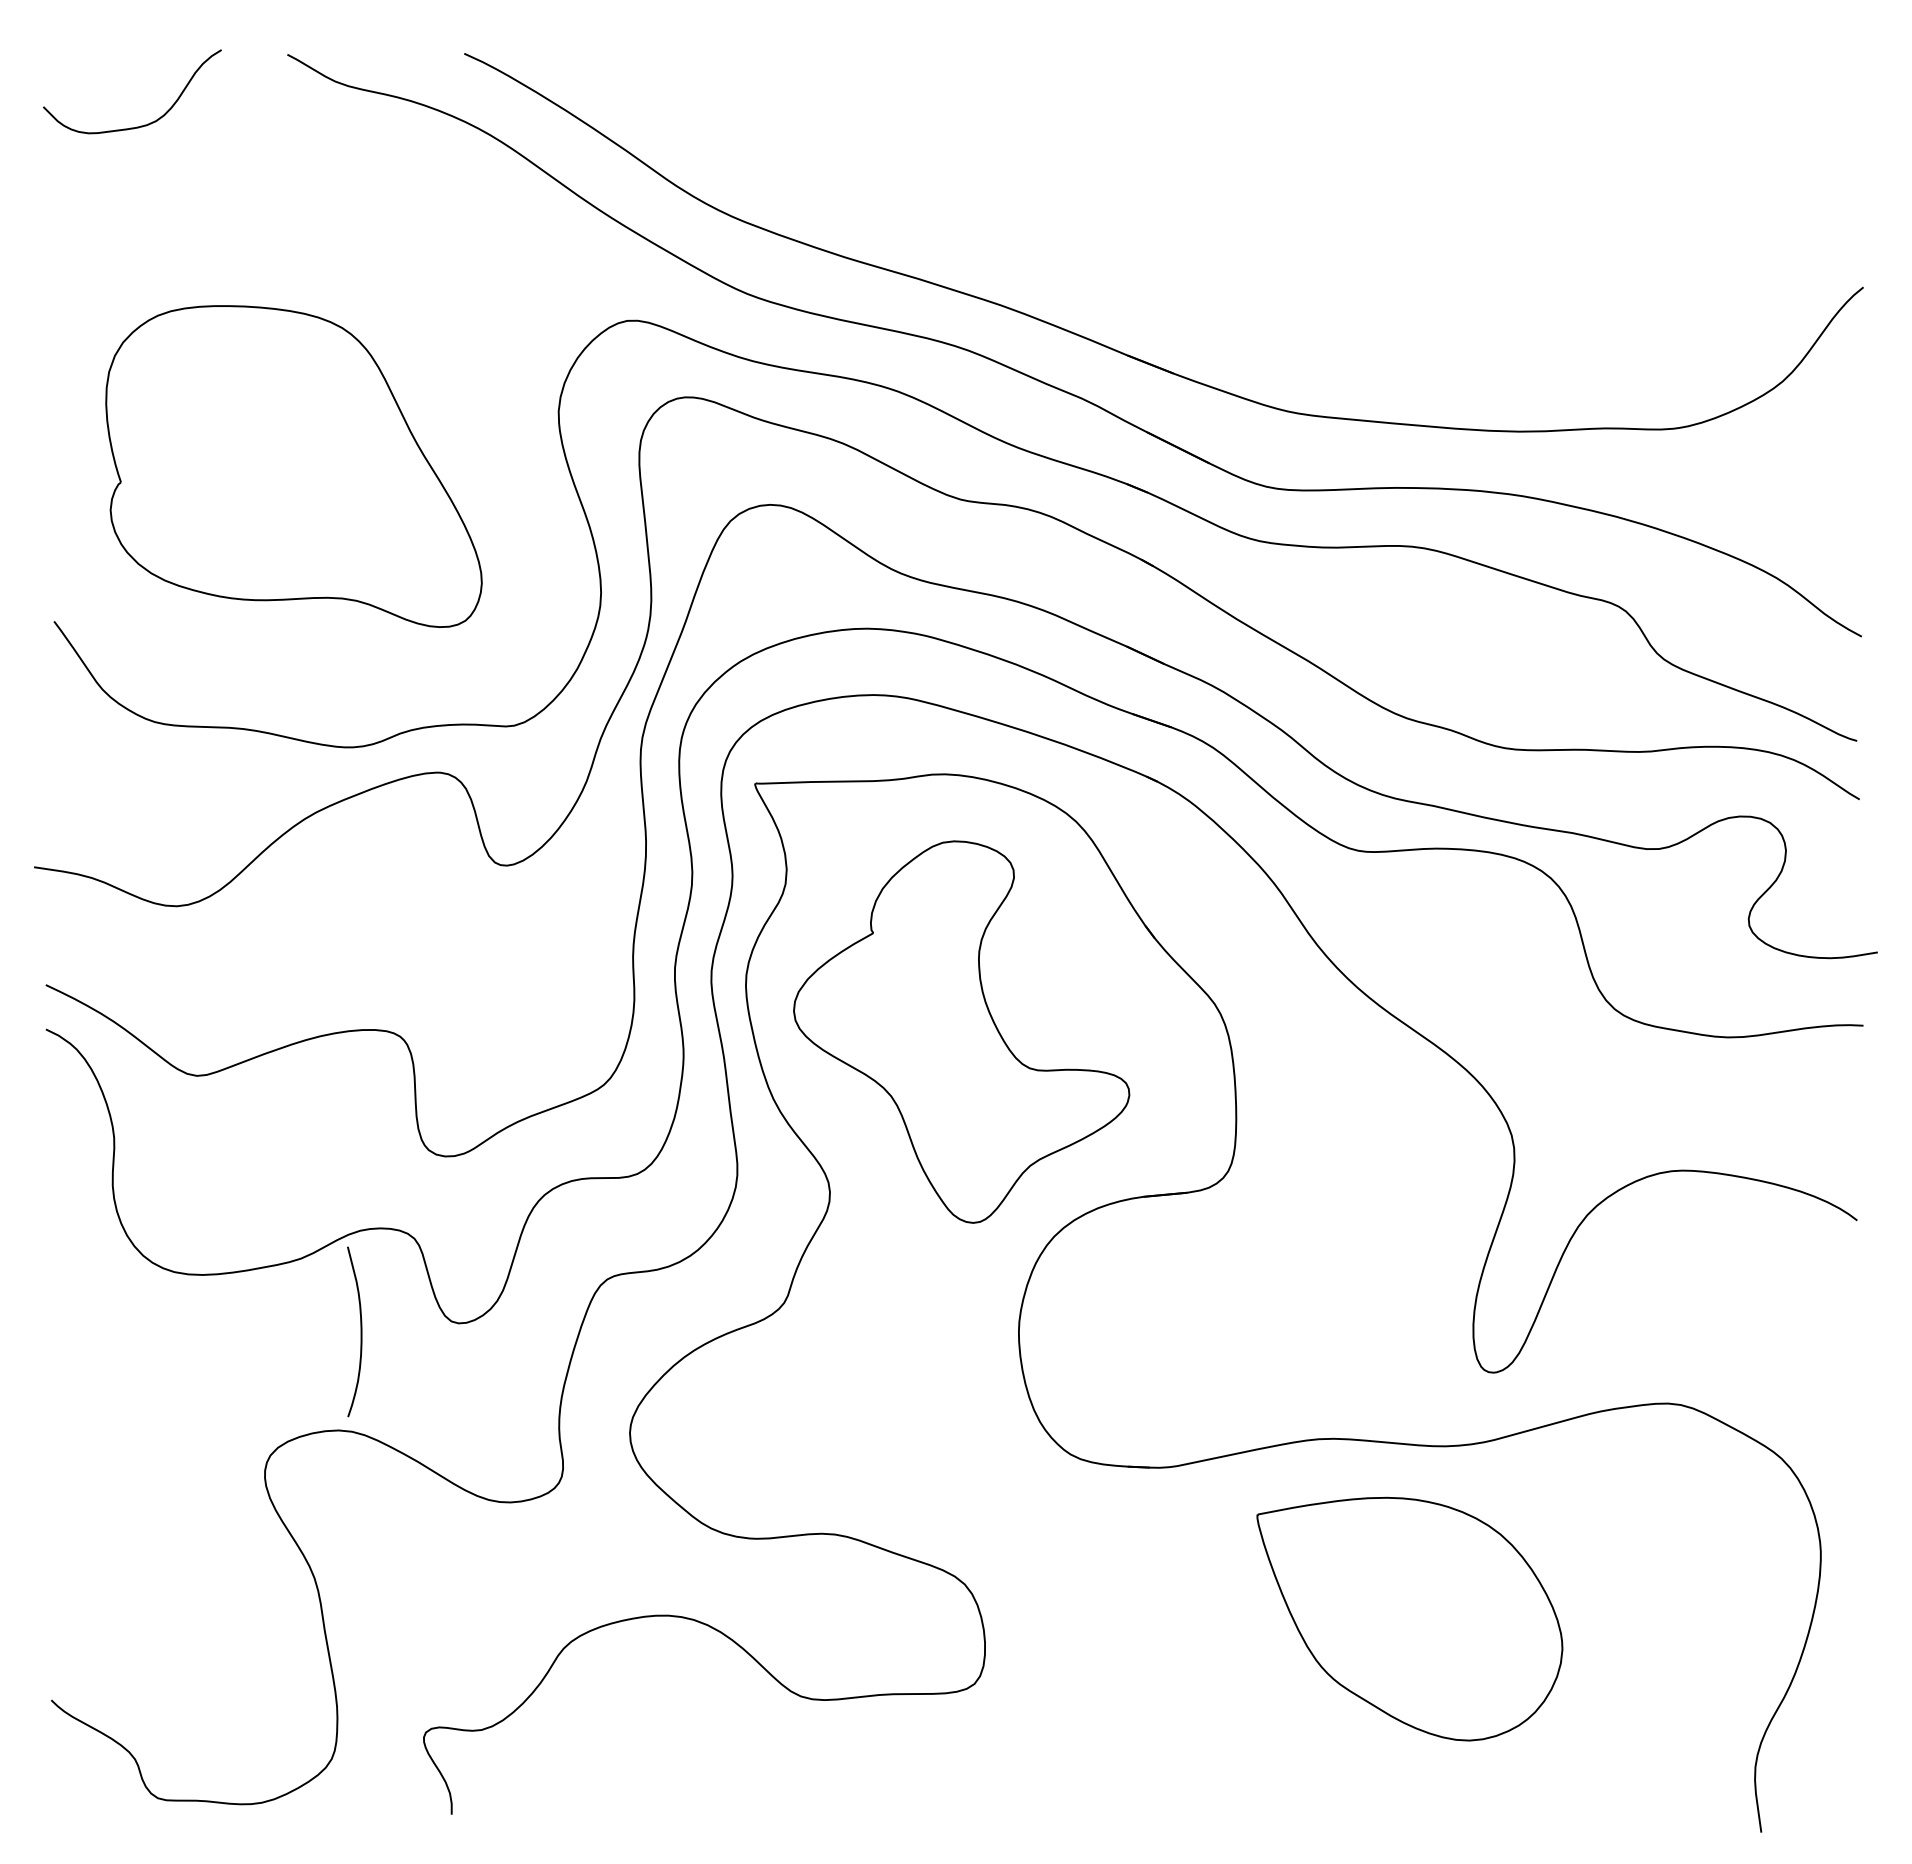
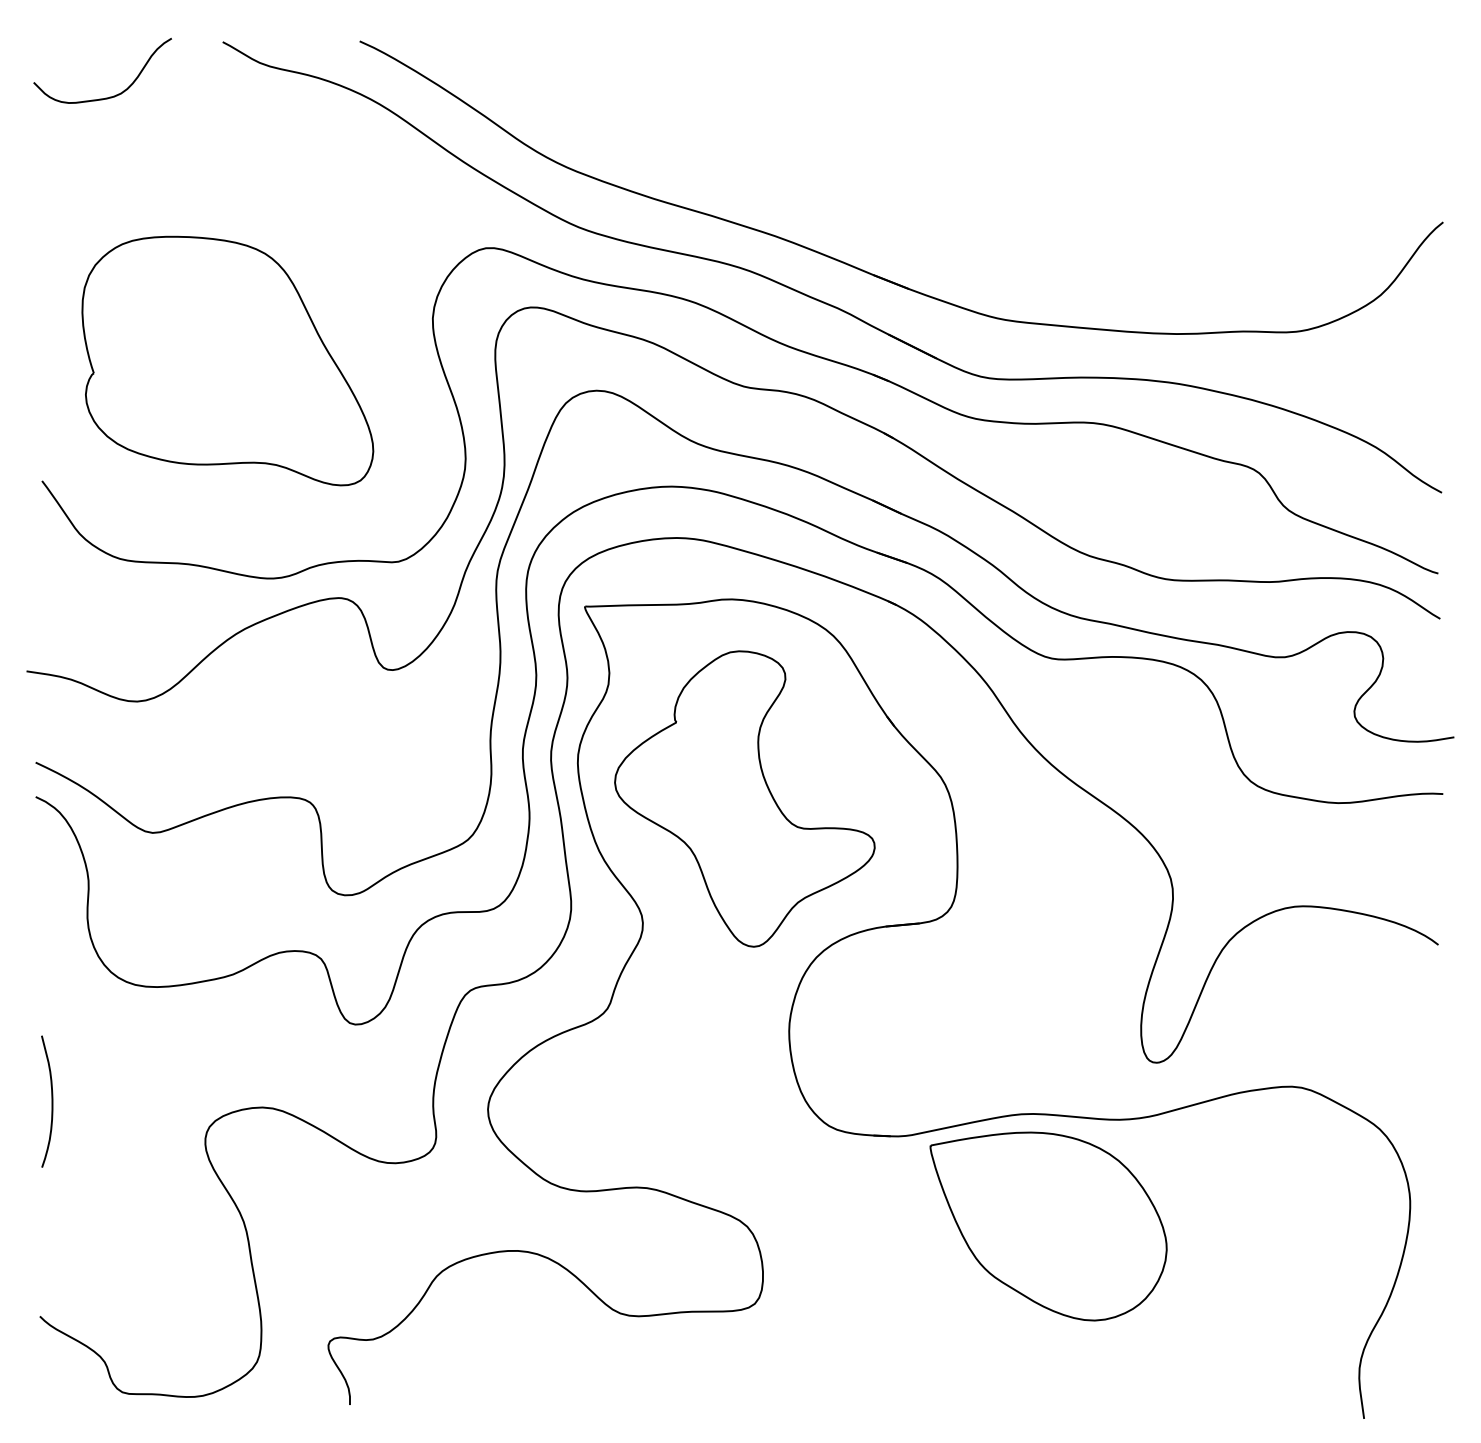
curve: (360, 1331) -> (51, 1101), moved
part: (1409, 1618) -> (1048, 1226), moved

